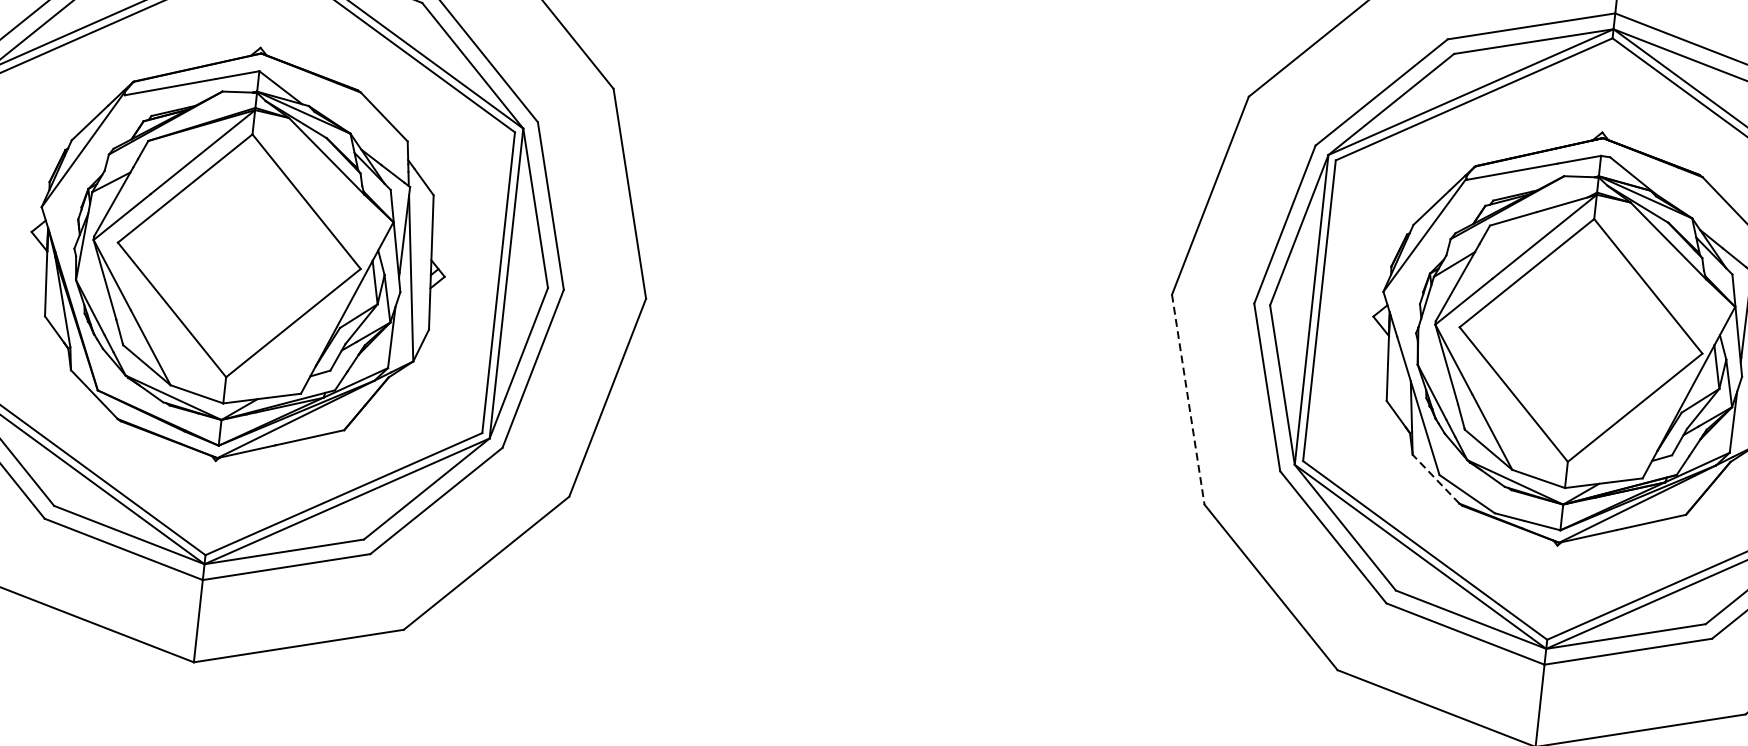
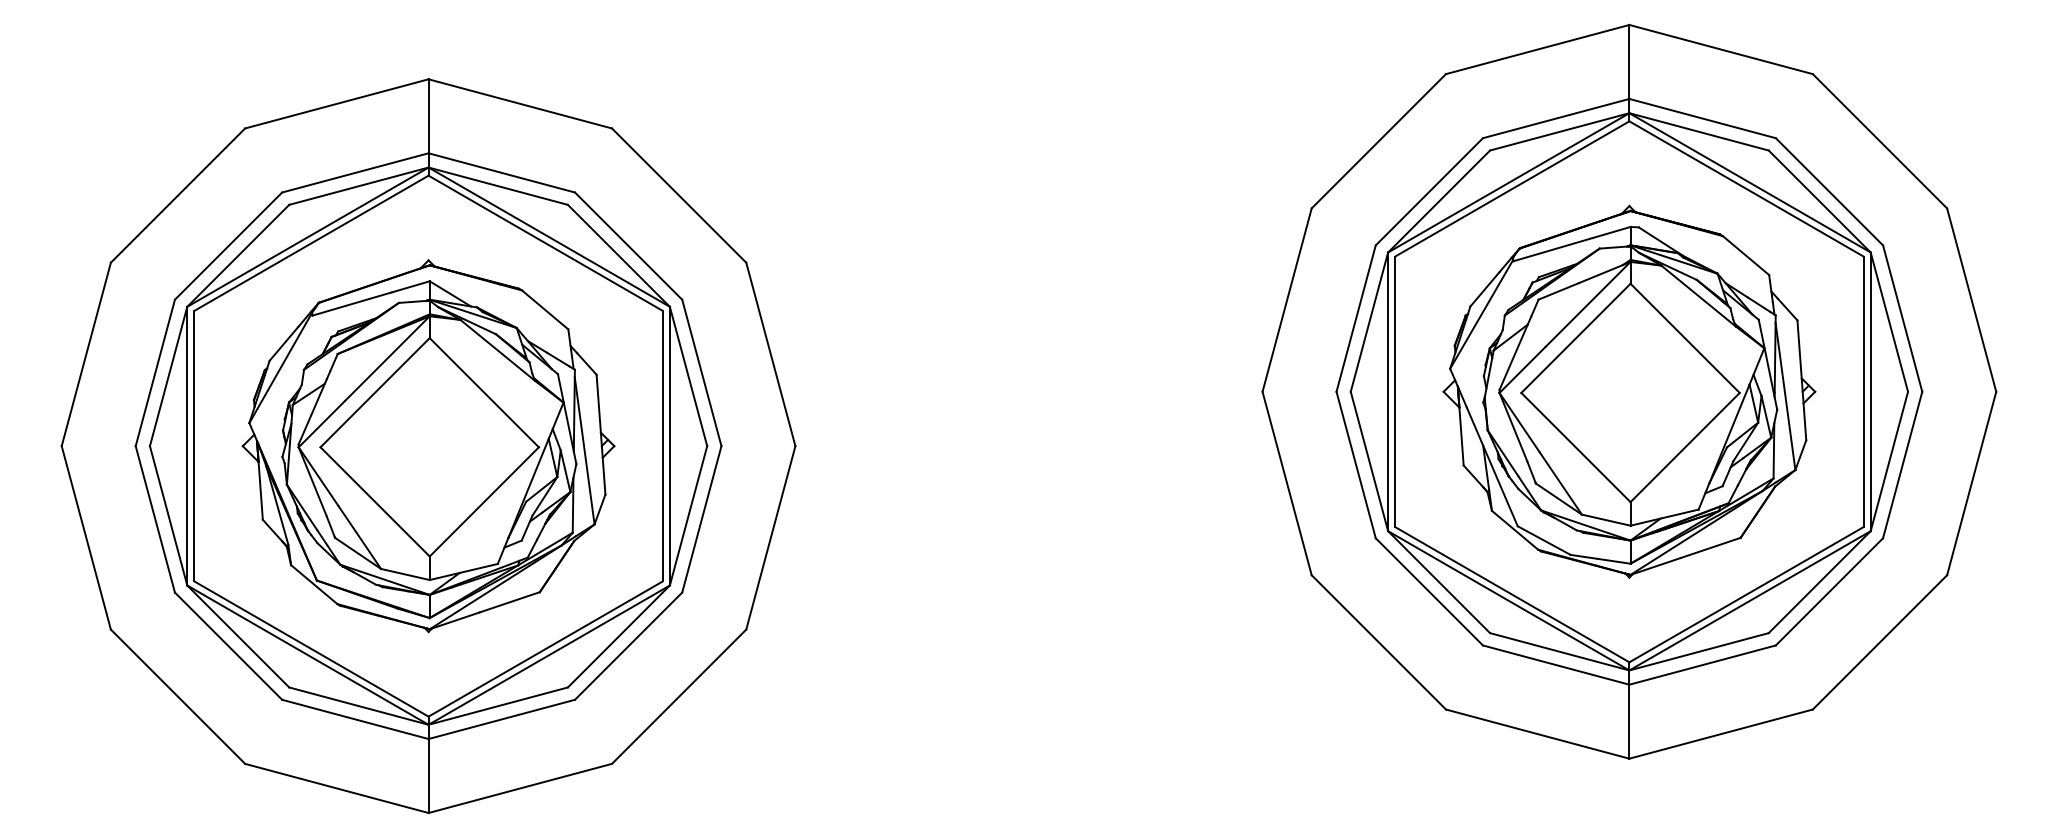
line: (1188, 399) -> (1287, 483), dashed -> solid
line: (1435, 478) -> (1514, 529), dashed -> solid

